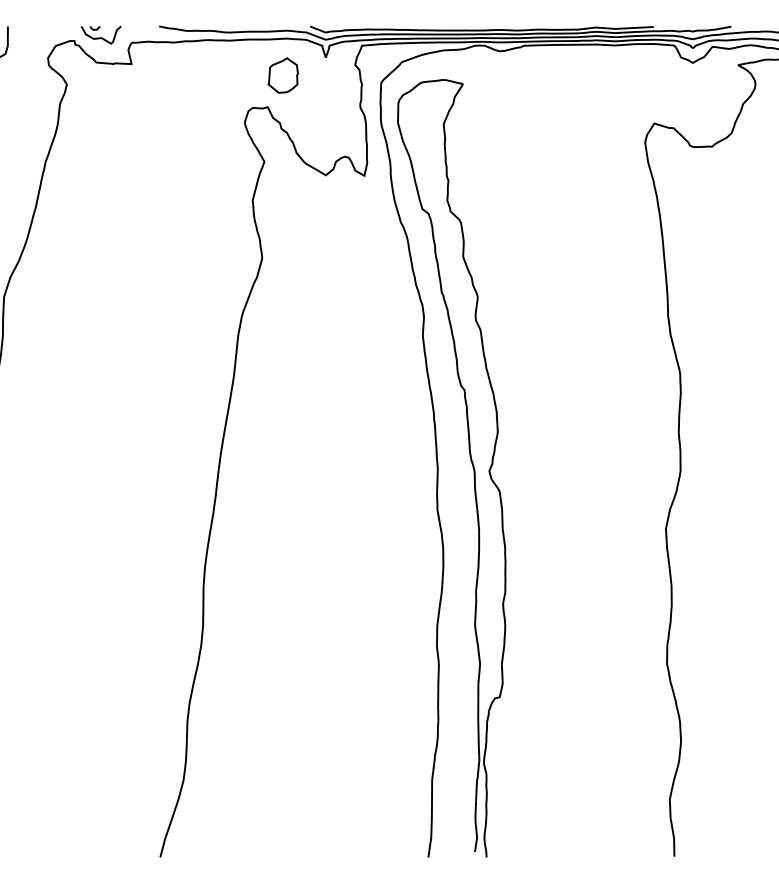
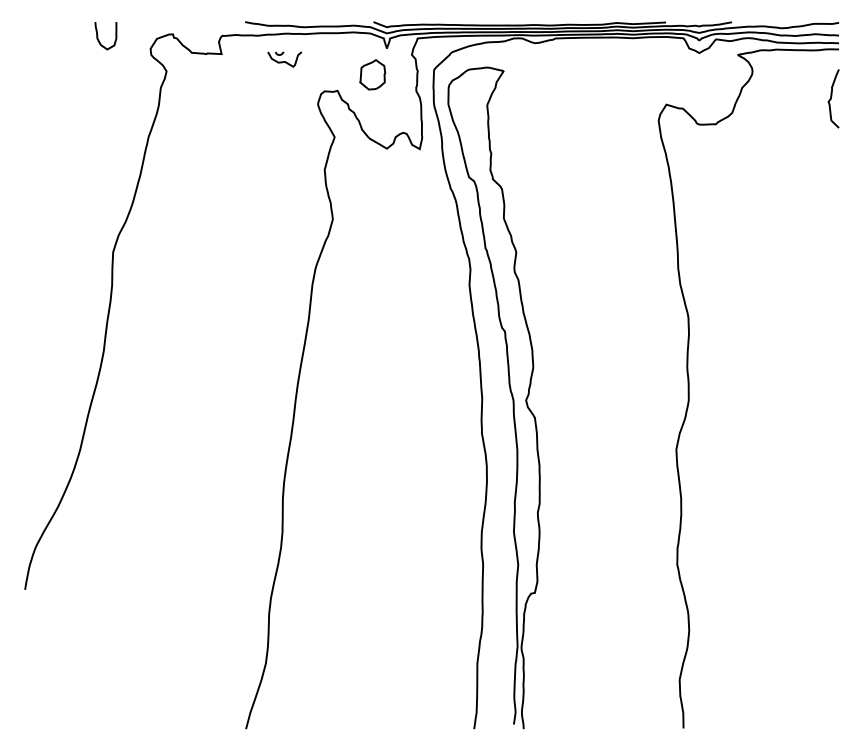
part: (100, 35) -> (284, 59), moved
part: (283, 75) -> (372, 74), moved

